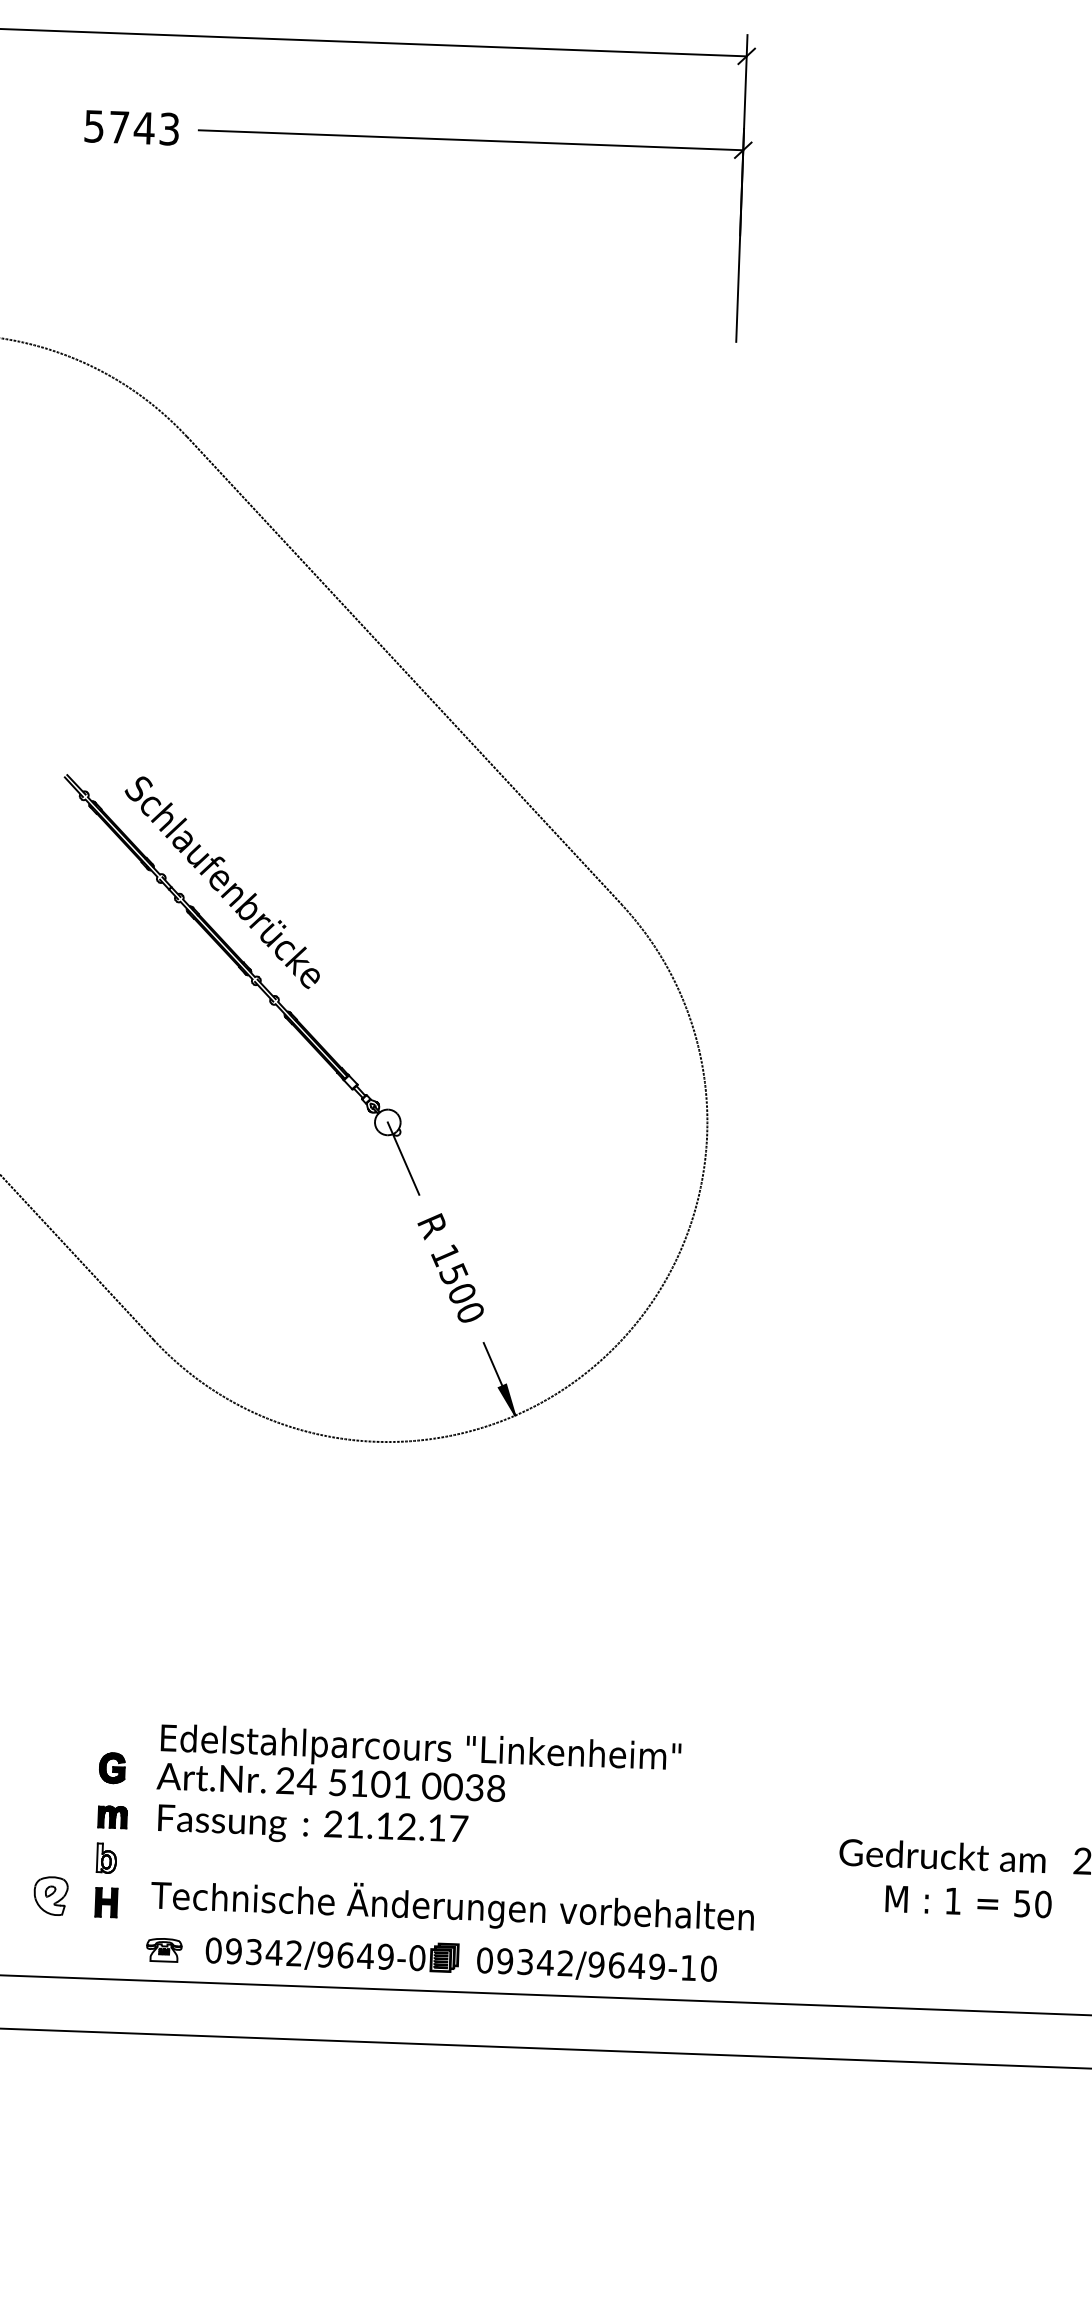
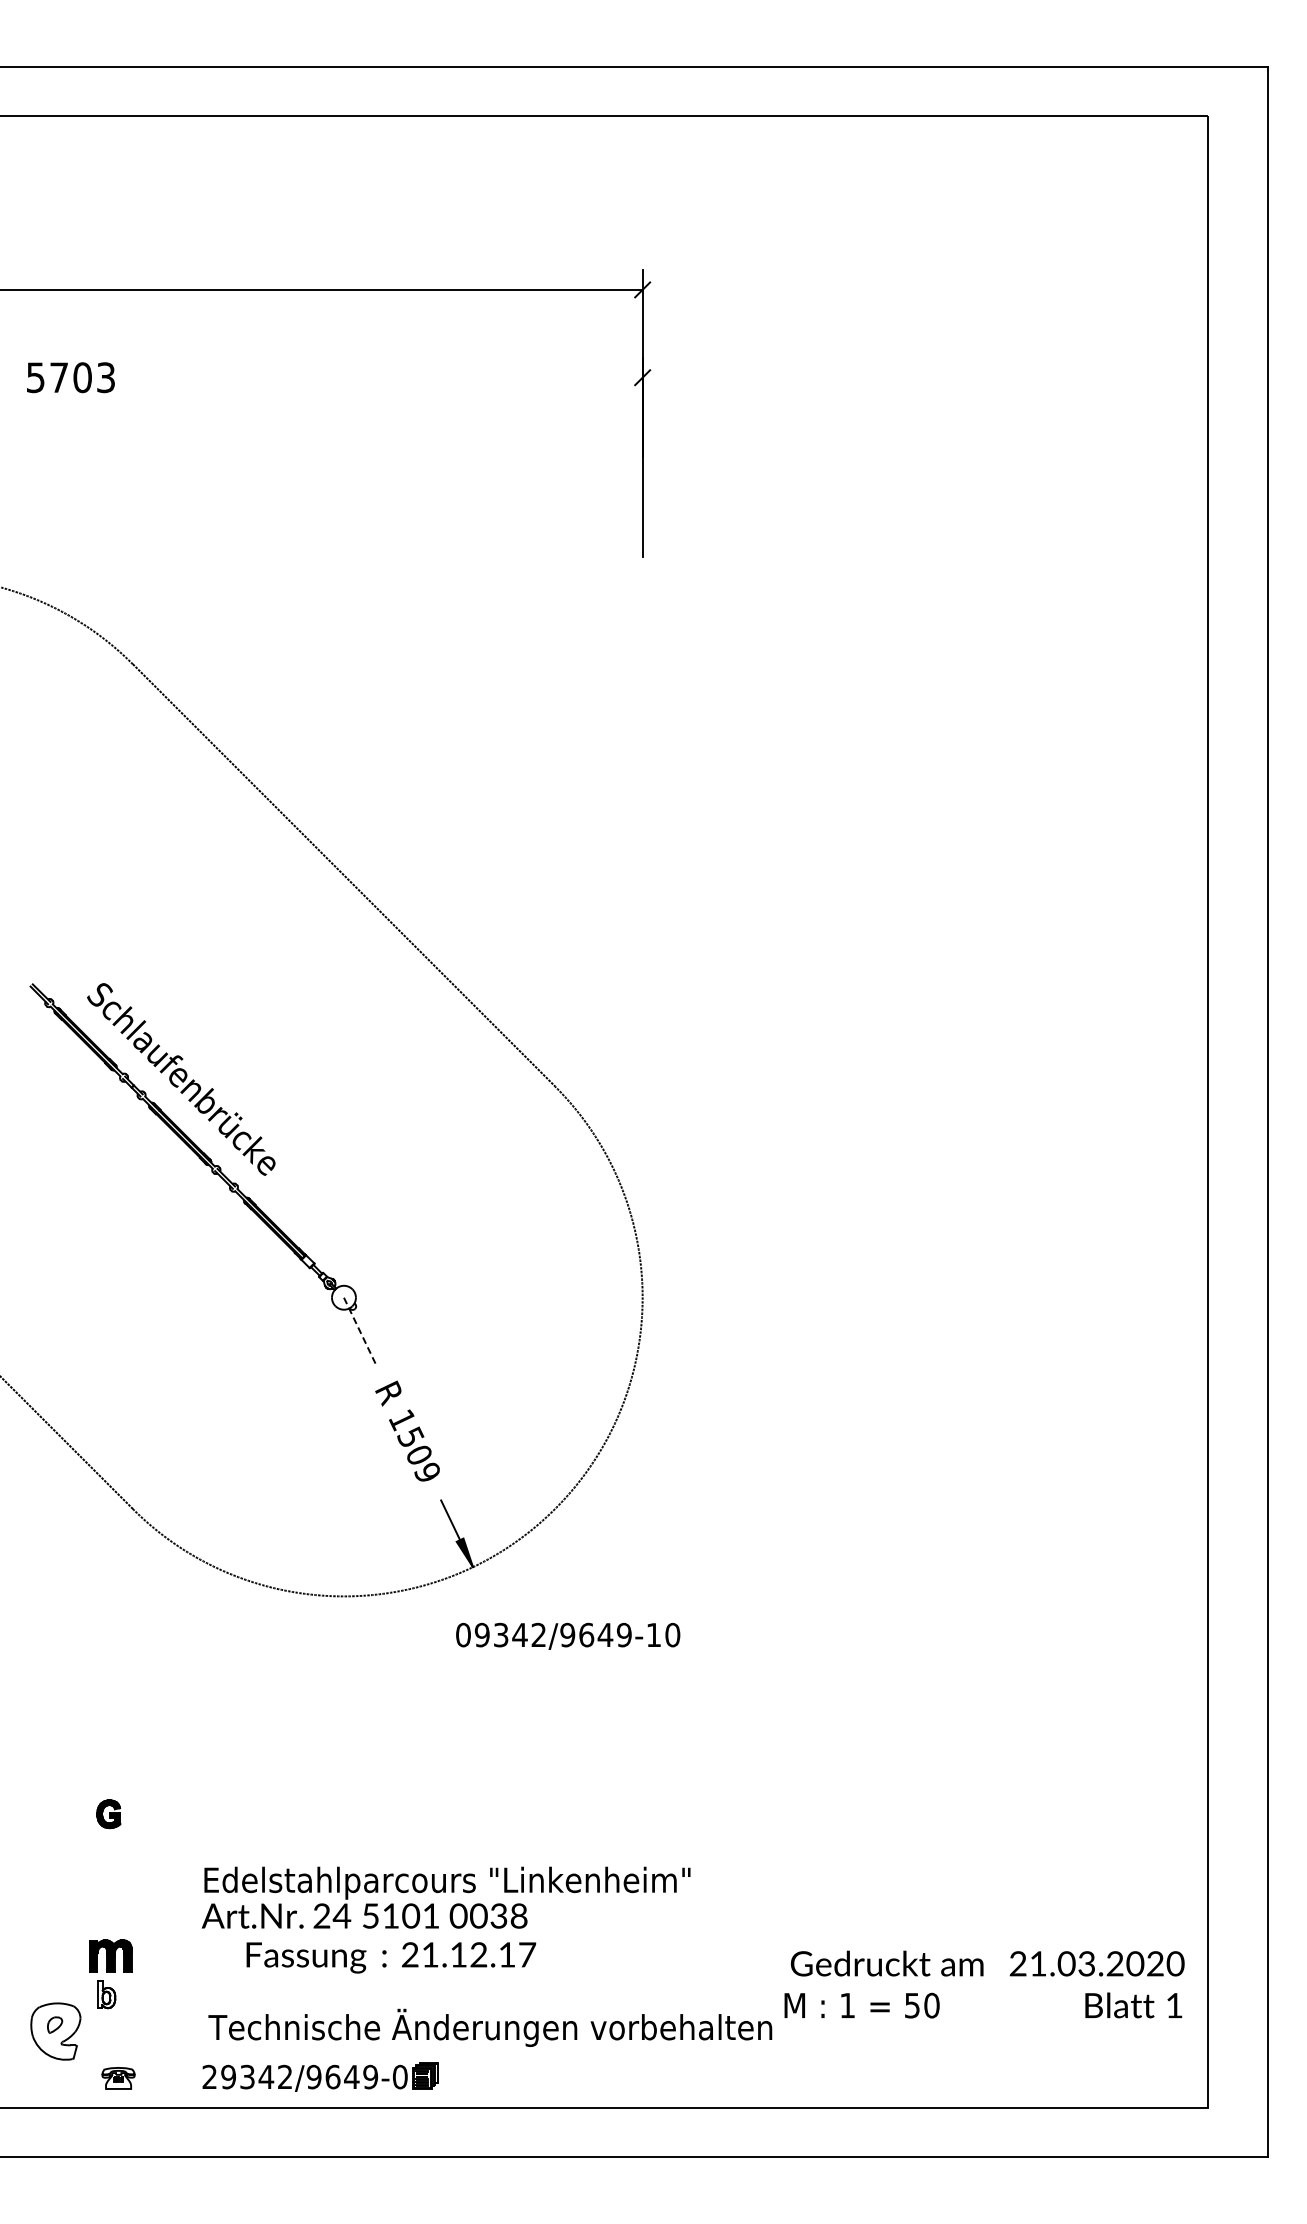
text: (144, 128) -> (82, 377), 5743 -> 5703
line: (470, 140) -> (387, 377), removed
line: (403, 1159) -> (359, 1331), solid -> dashed
text: (469, 1312) -> (426, 1472), 1500 -> 1509
text: (418, 1765) -> (445, 1897), moved
part: (111, 1768) -> (108, 1814), moved
part: (112, 1816) -> (110, 1955), size x1.6
text: (313, 1826) -> (391, 1957), moved
part: (50, 1895) -> (55, 2031), size x1.6
text: (968, 1901) -> (861, 2005), moved
part: (105, 1902) -> (107, 2035), removed
text: (452, 1906) -> (490, 2027), moved
text: (213, 1949) -> (209, 2076), 09342/9649-0 -> 29342/9649-0
part: (164, 1950) -> (118, 2078), moved
text: (597, 1965) -> (568, 1635), moved

